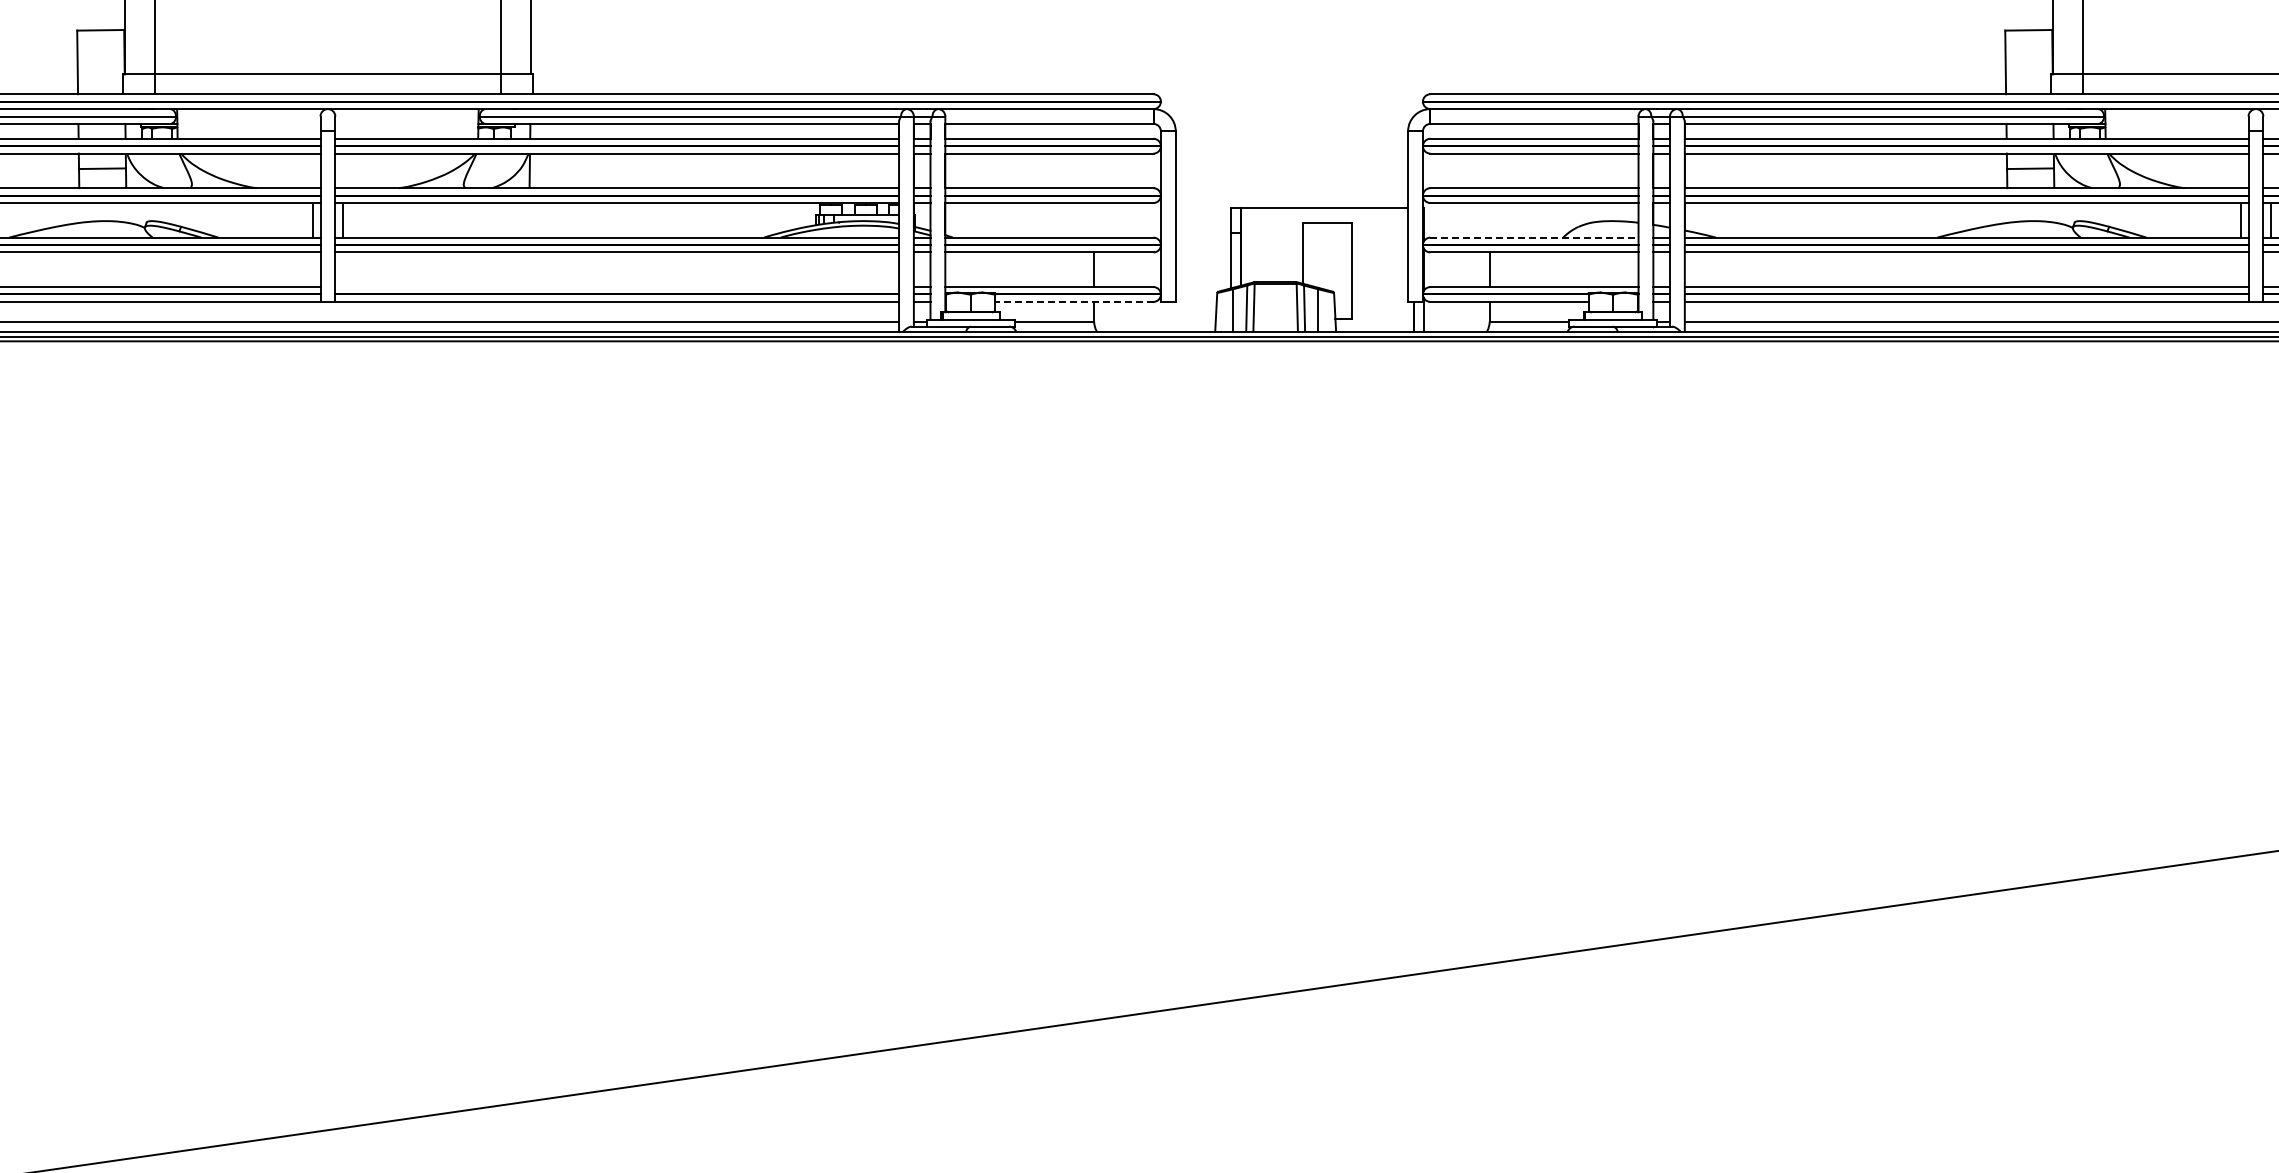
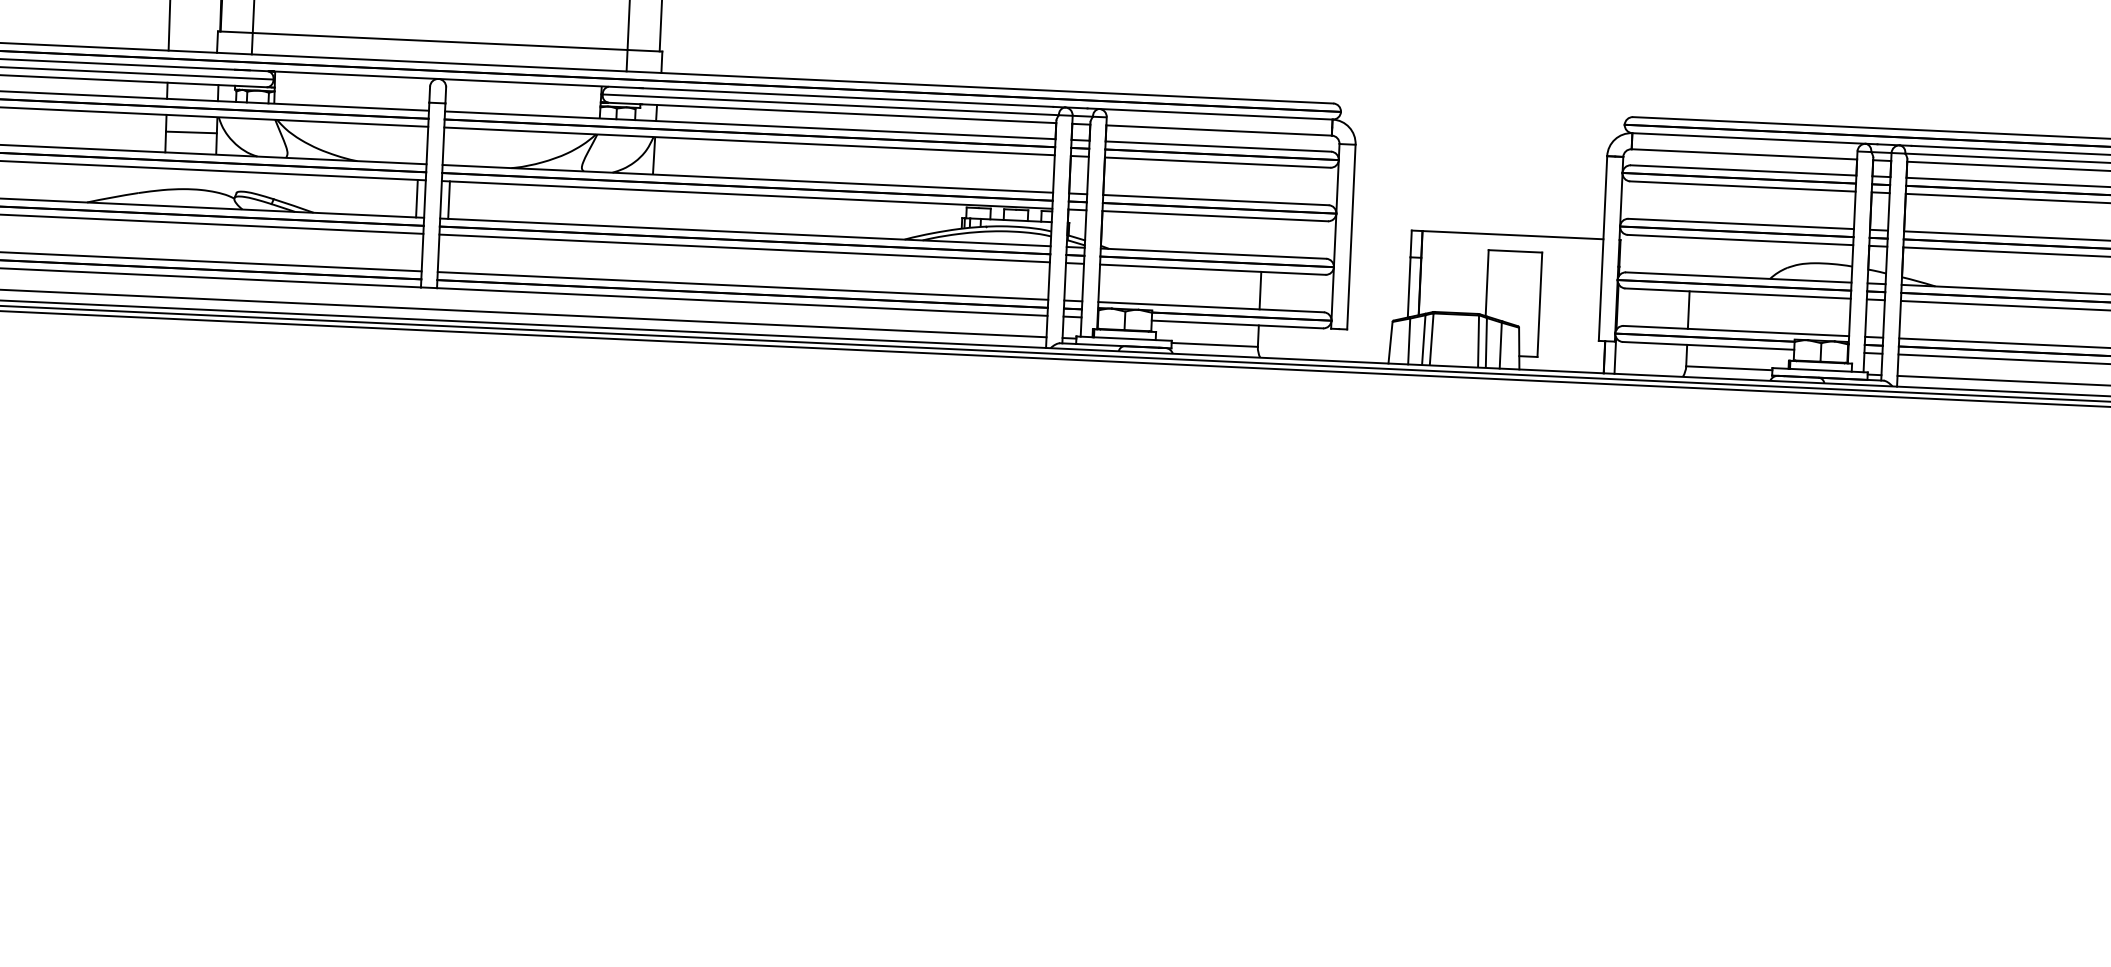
line: (1534, 237) -> (1738, 277), dashed -> solid
line: (617, 287) -> (743, 286), added
line: (1073, 301) -> (1236, 324), dashed -> solid

